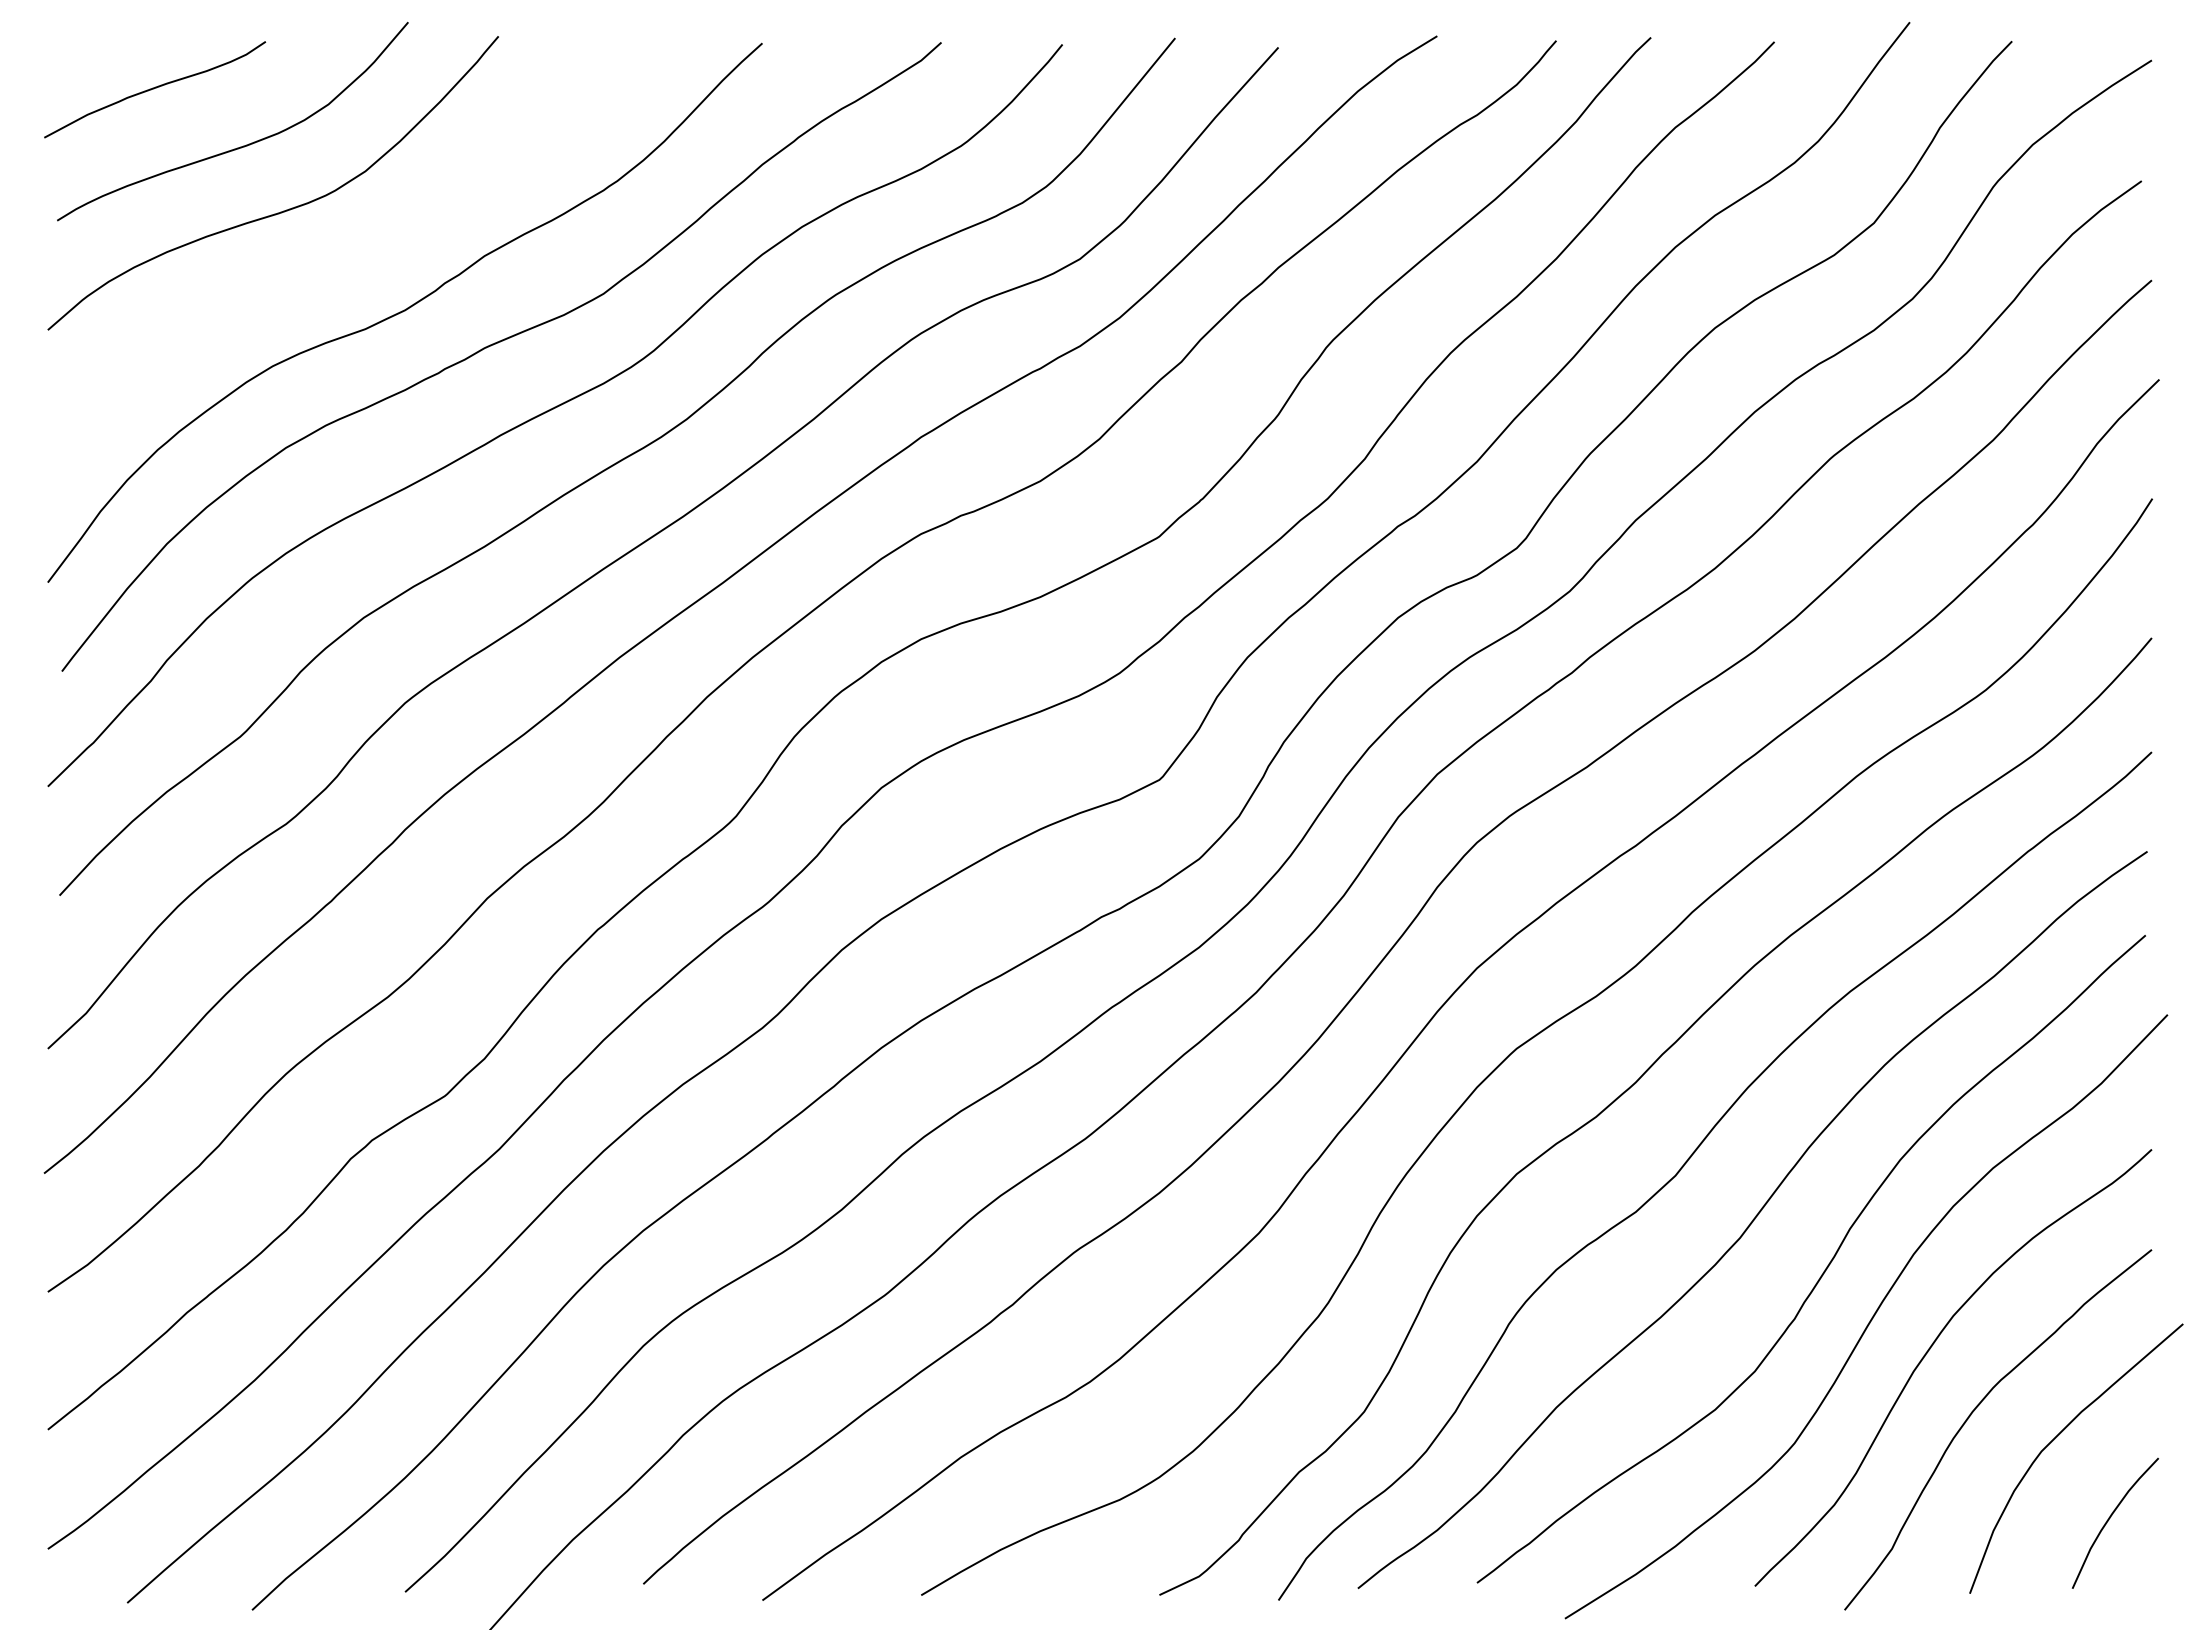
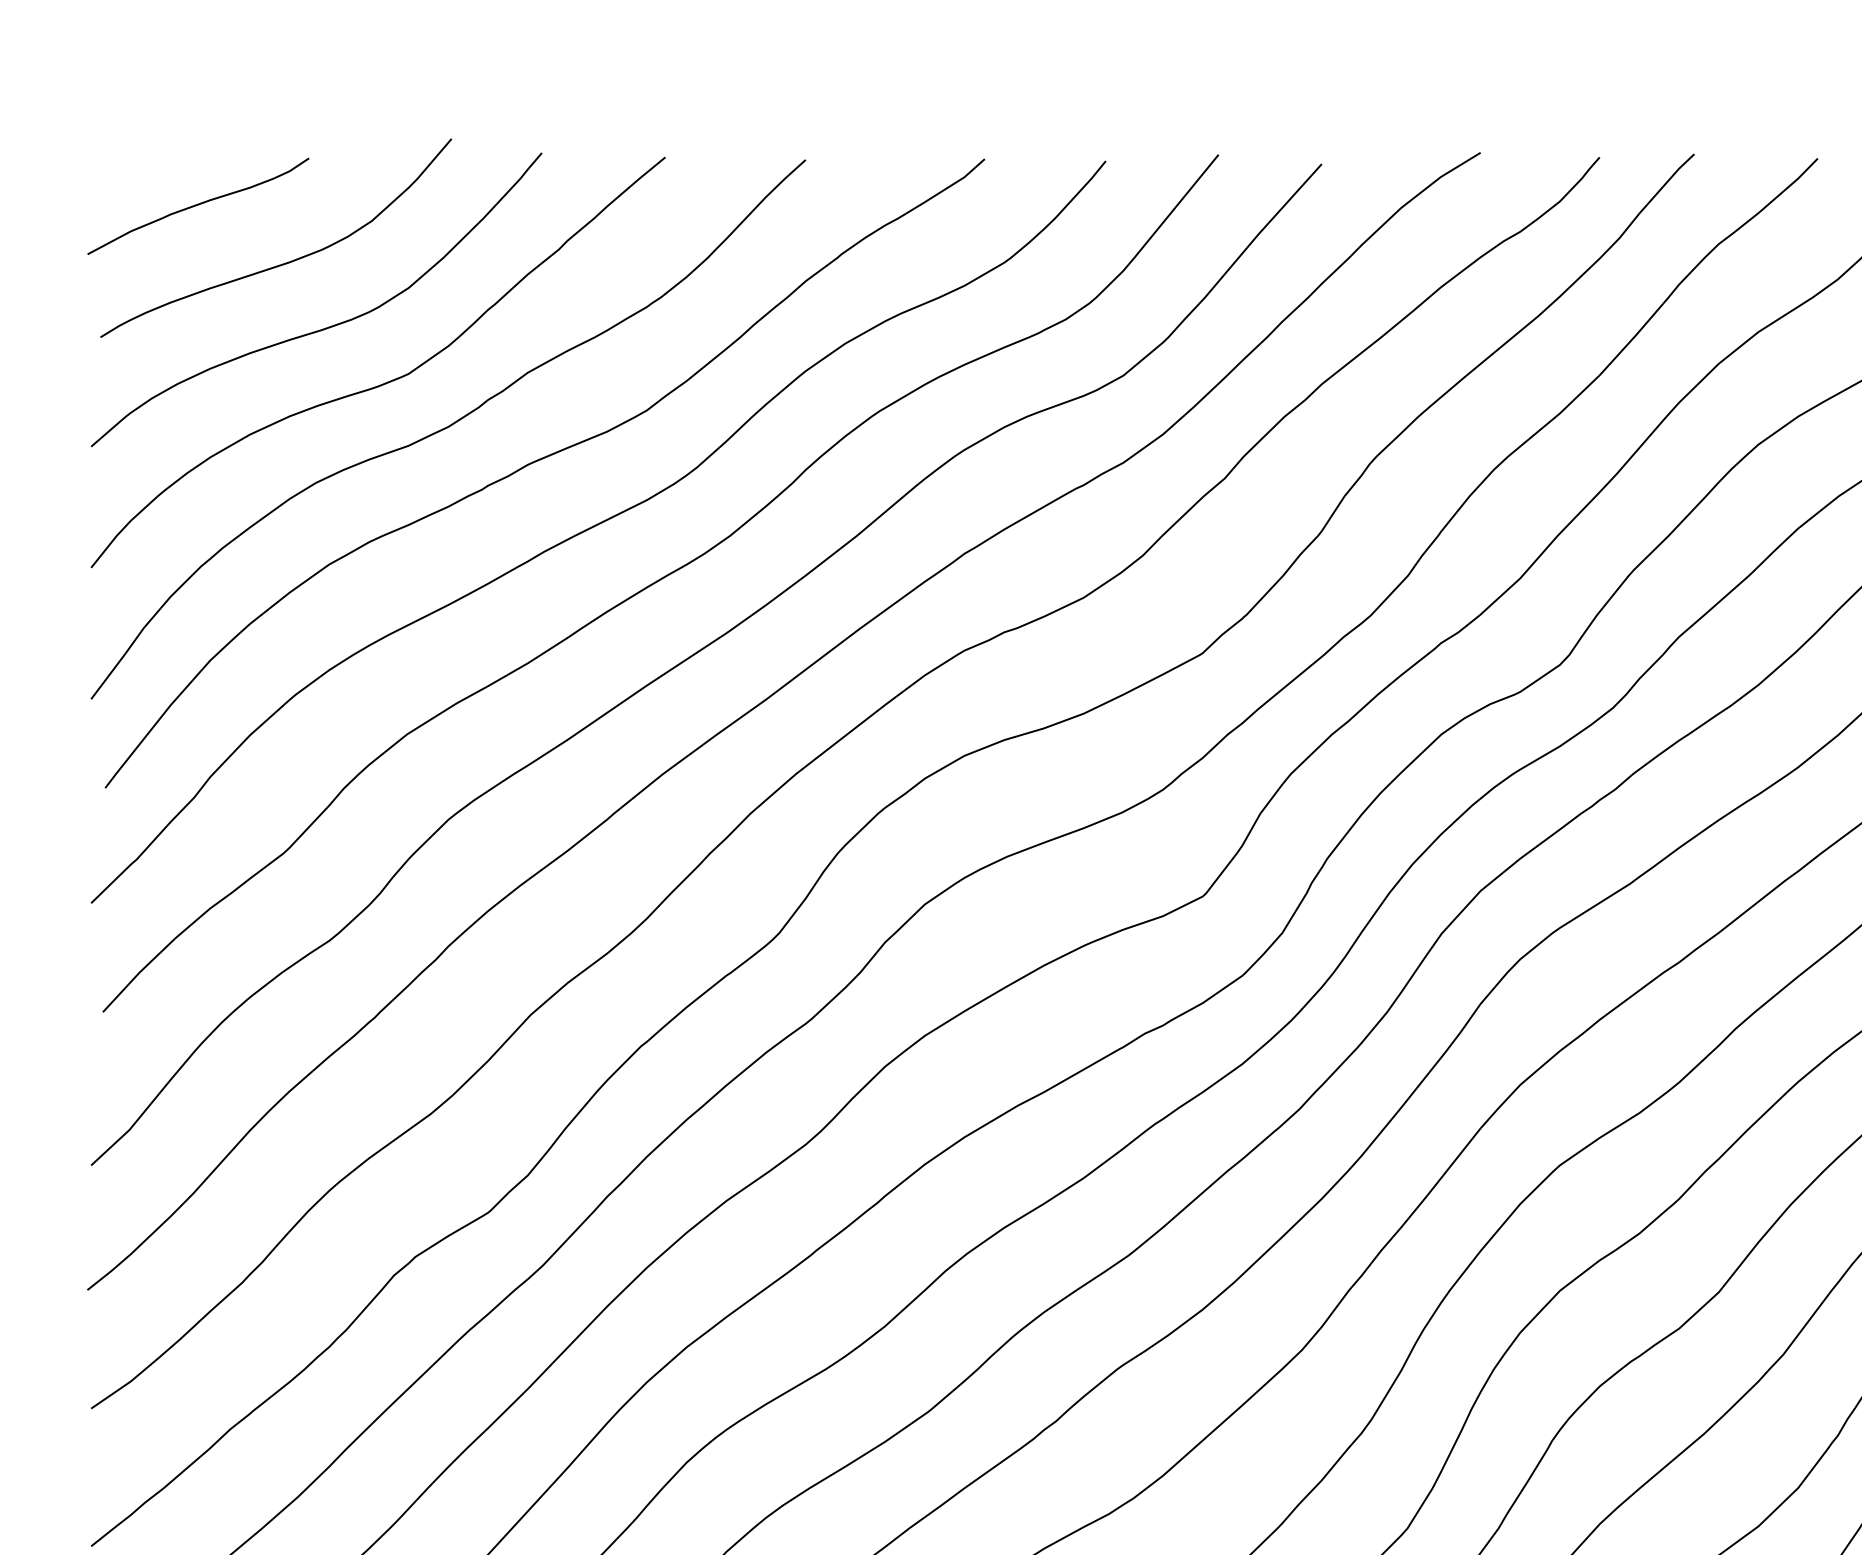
curve: (342, 265) -> (385, 382), added

